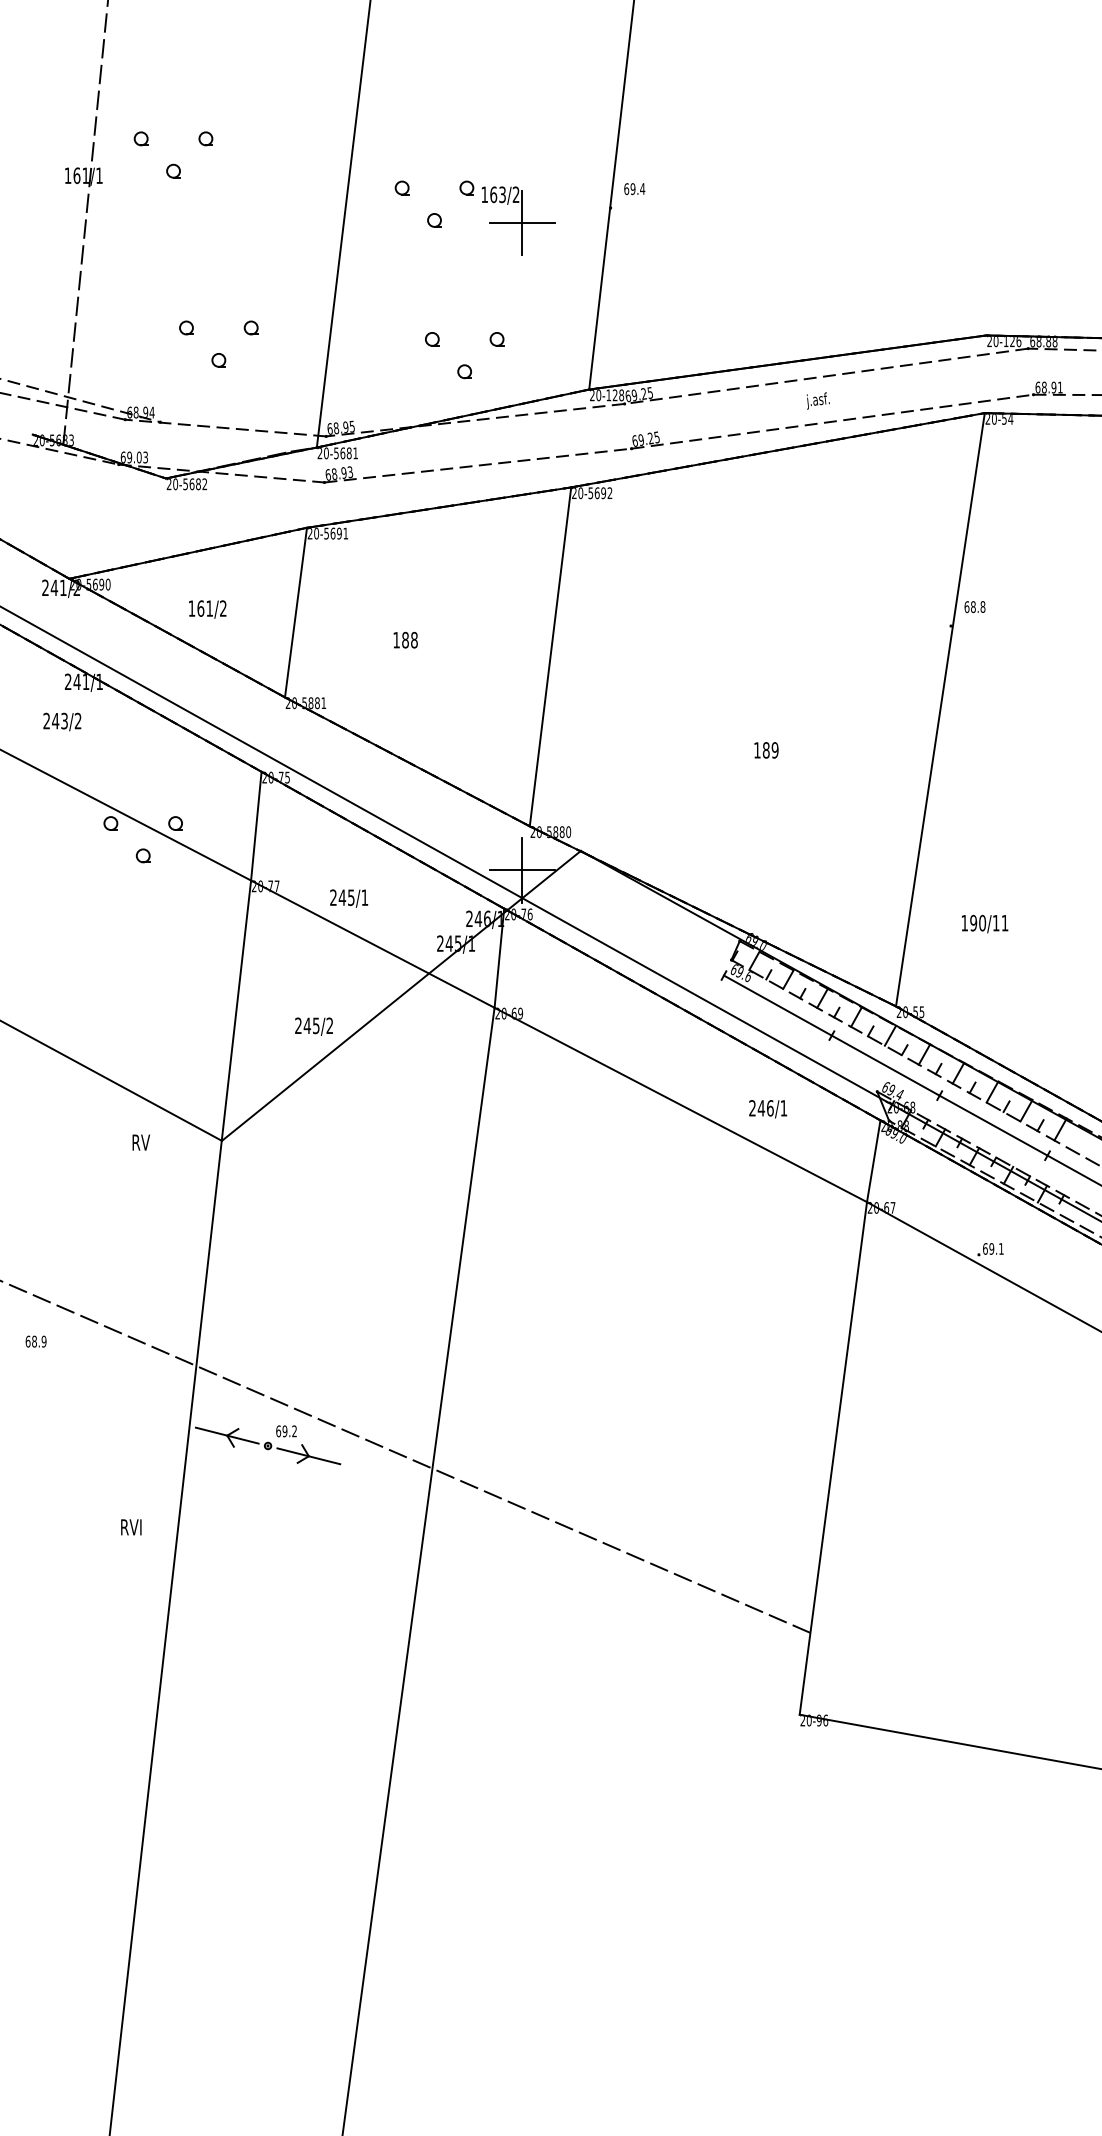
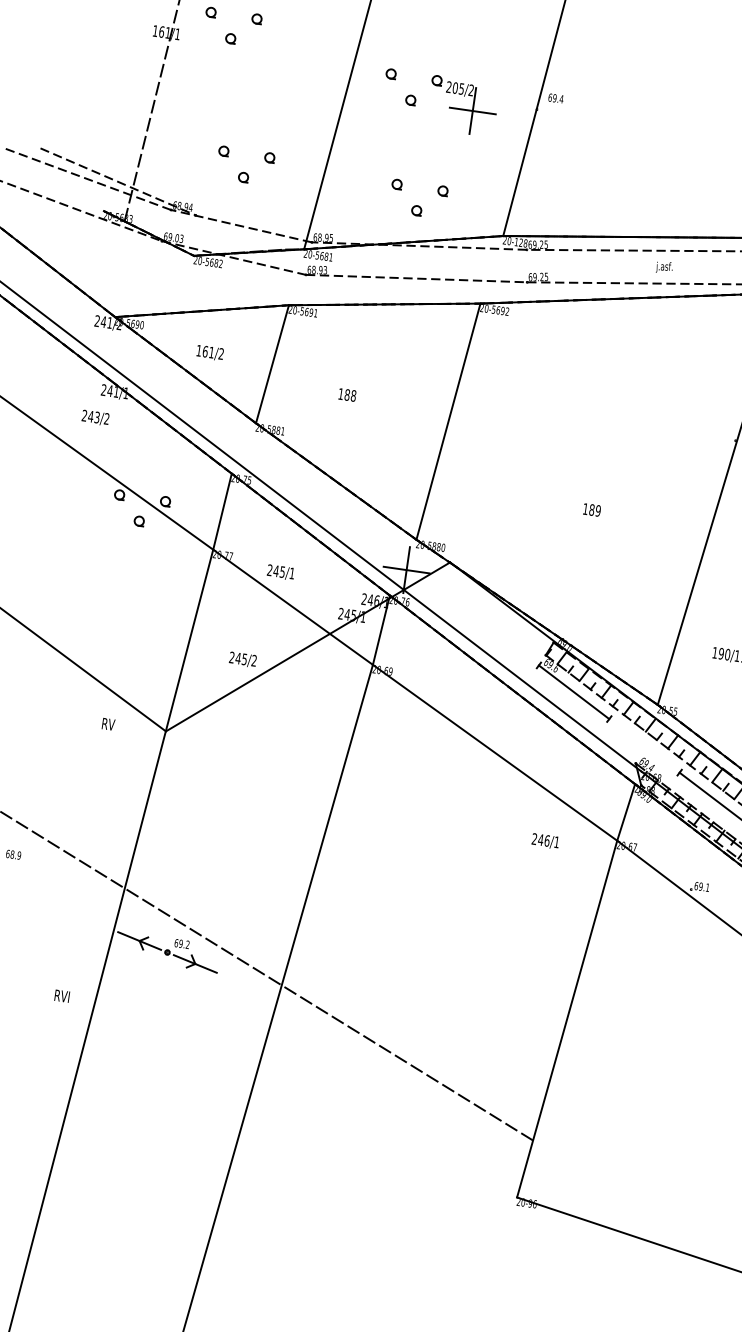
text: (493, 194) -> (455, 87), 163/2 -> 205/2
line: (885, 1065) -> (644, 745), removed
text: (768, 1109) -> (545, 841), moved

